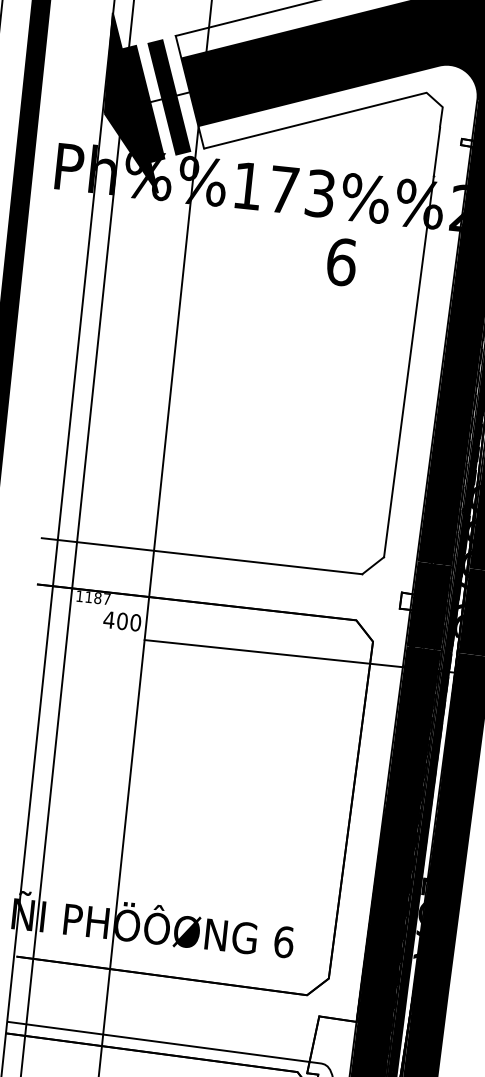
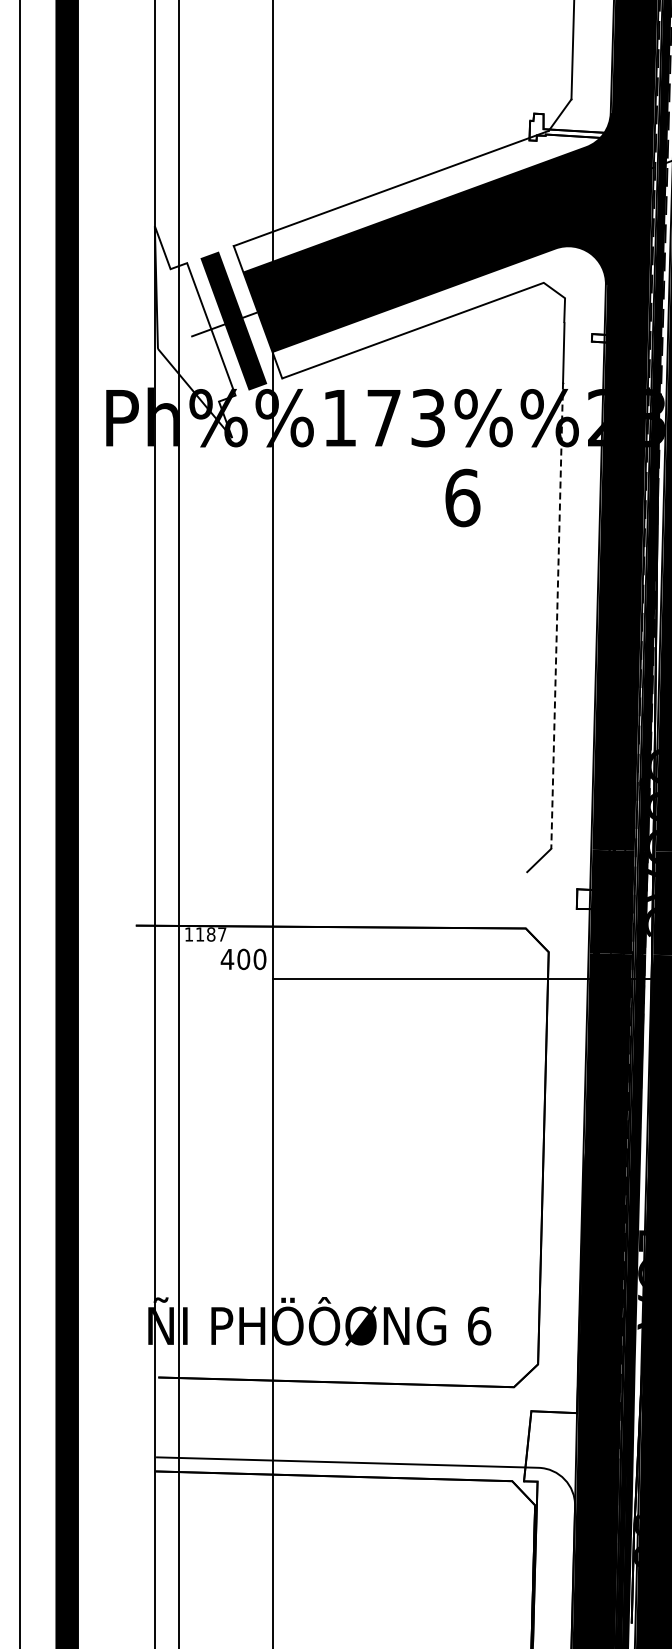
fill: (136, 103) -> (194, 332), removed
line: (409, 367) -> (557, 616), solid -> dashed
line: (202, 556) -> (331, 870), removed

